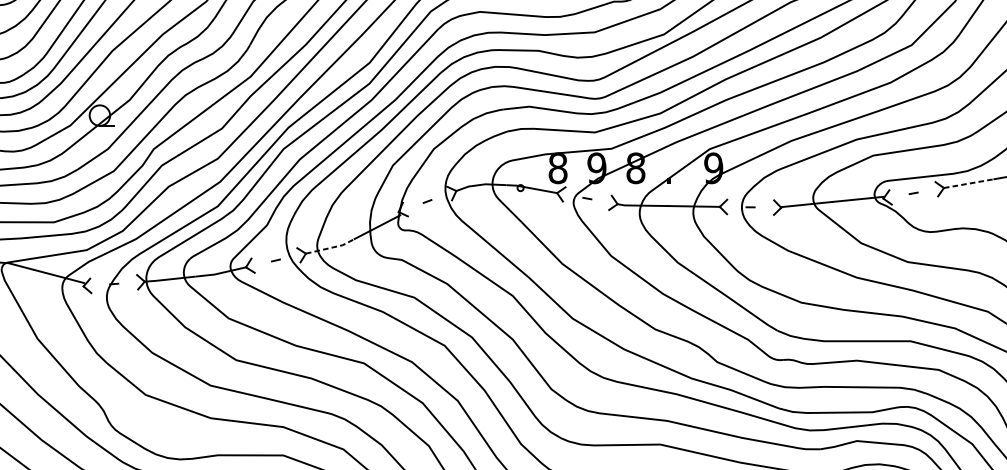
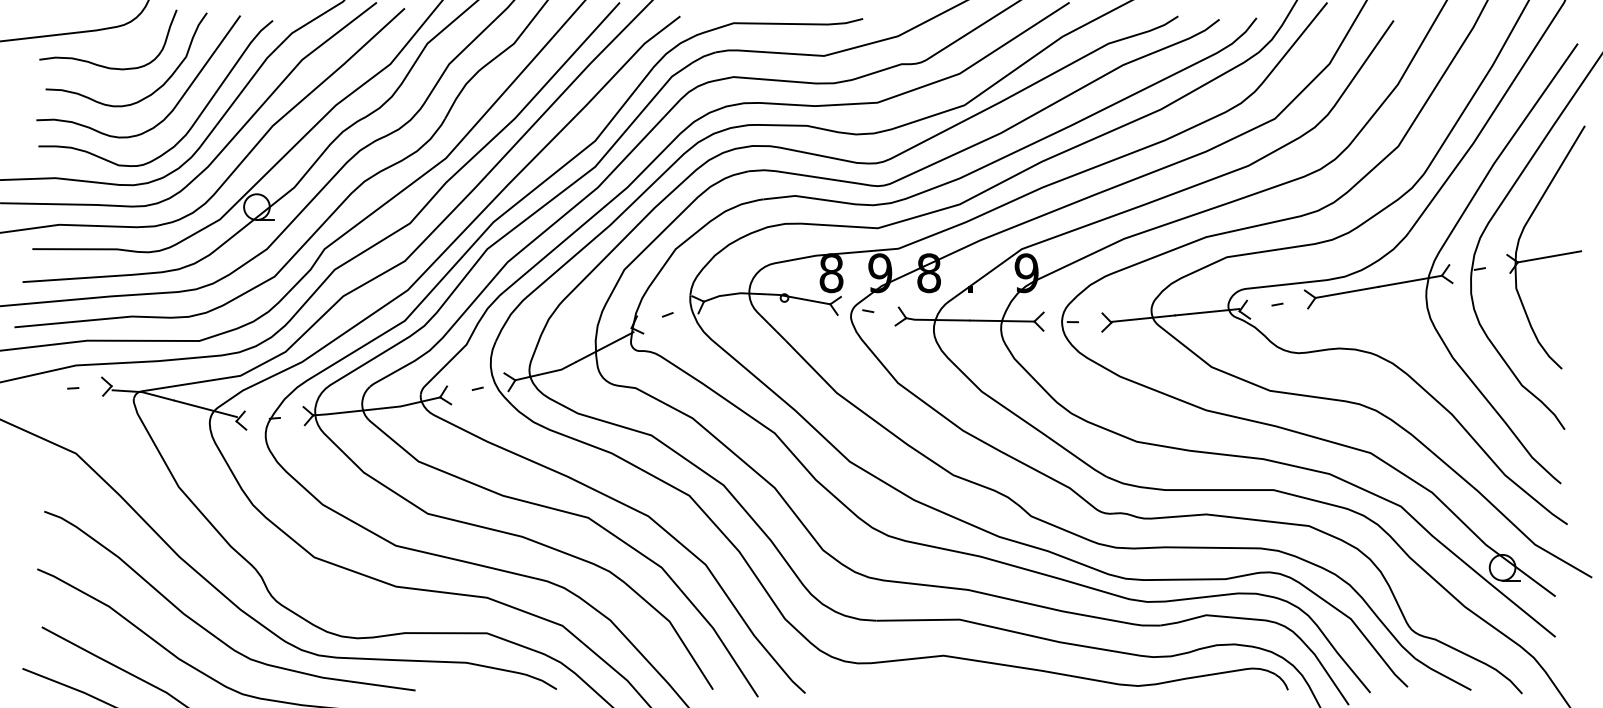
line: (969, 183) -> (1347, 292), dashed -> solid
line: (331, 247) -> (547, 372), dashed -> solid

